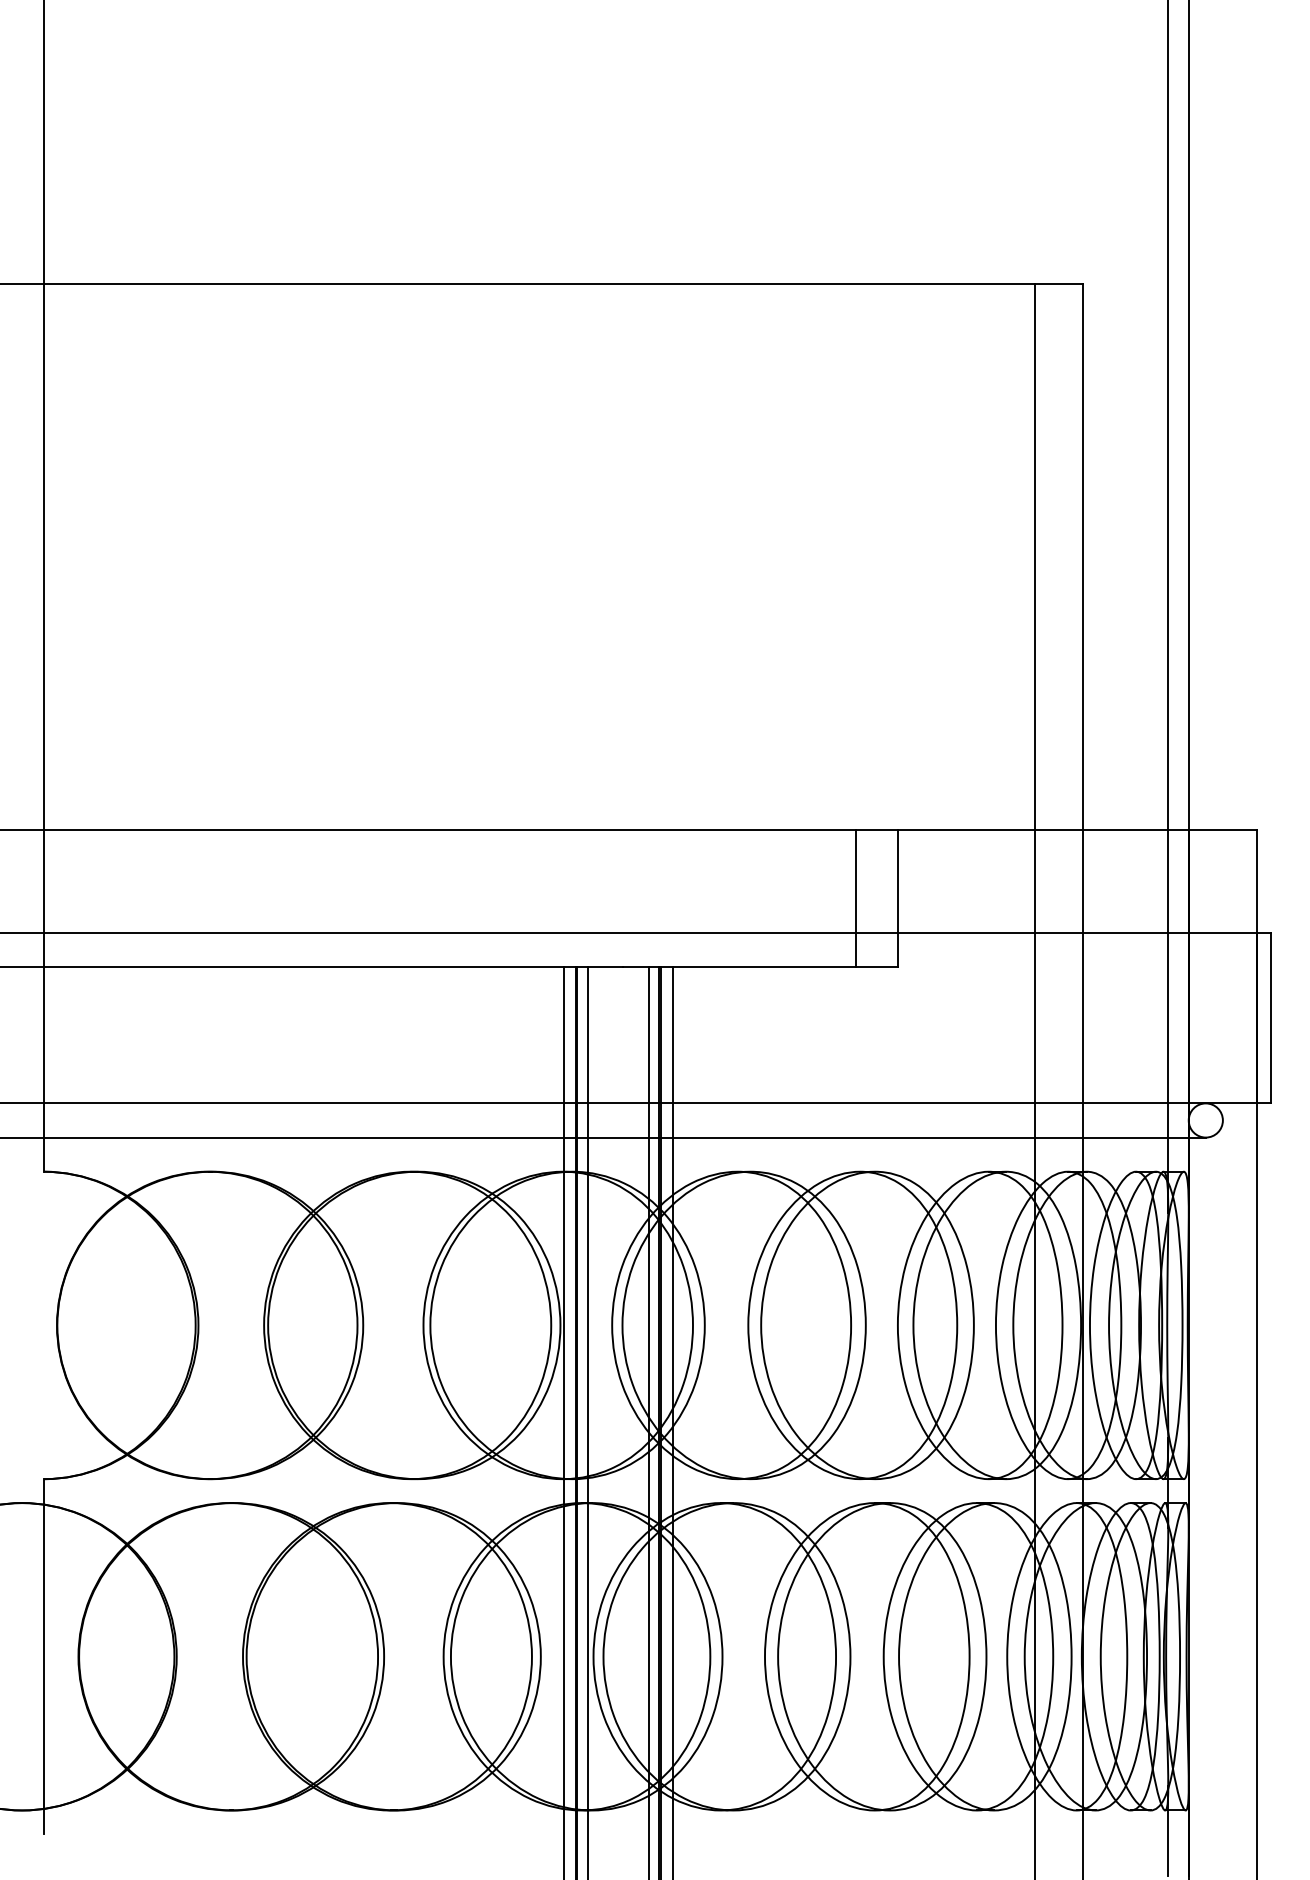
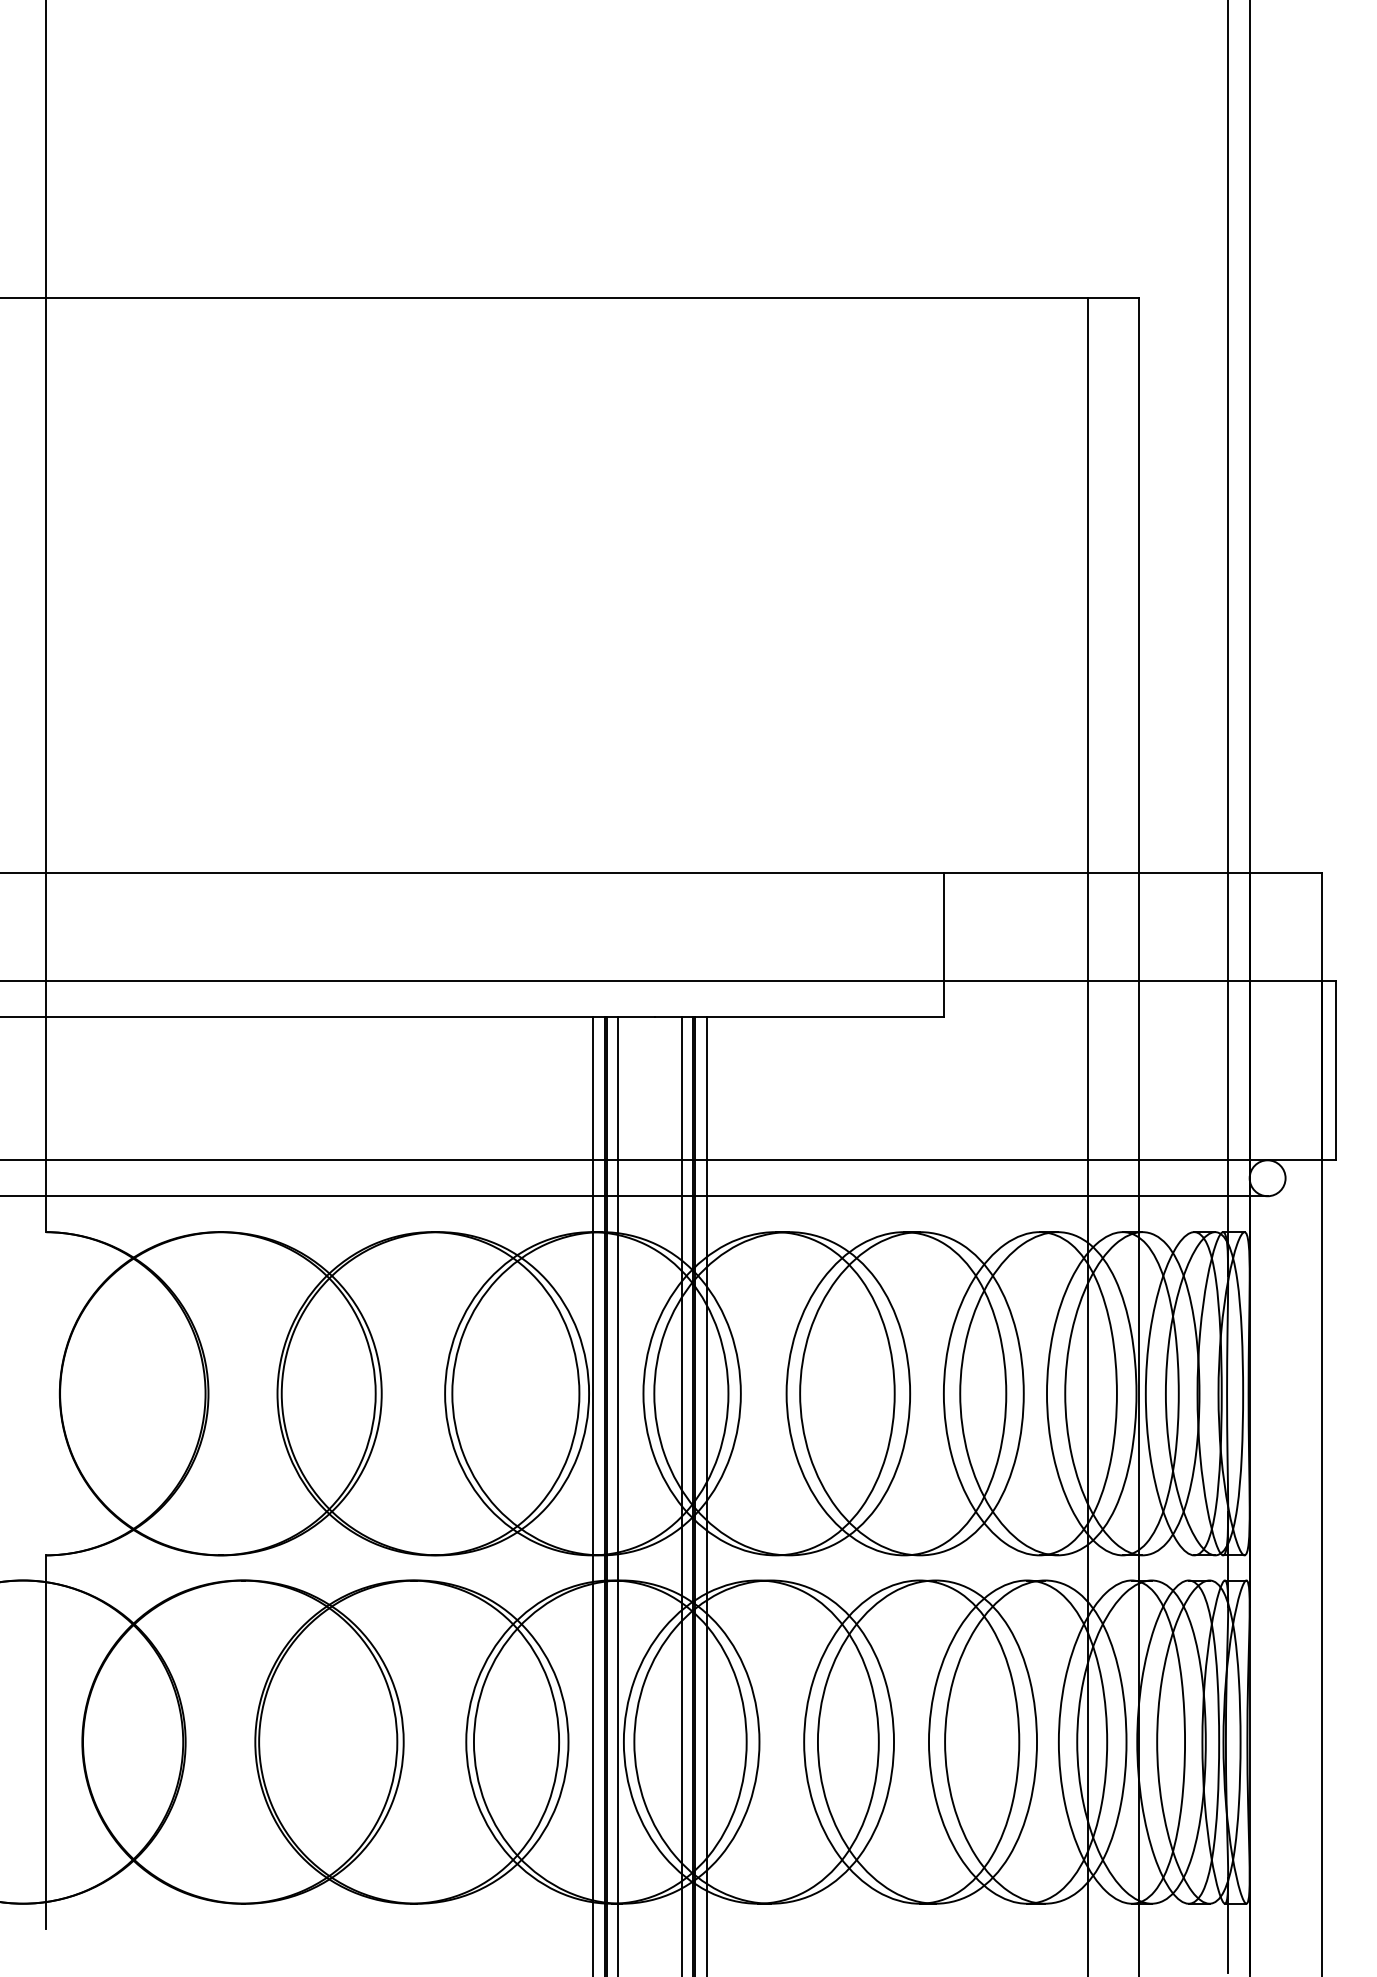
line: (856, 898) -> (900, 944), removed

